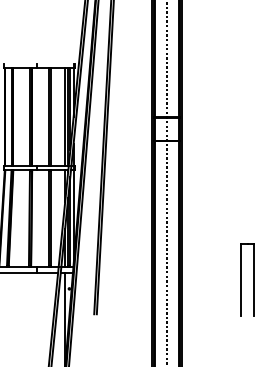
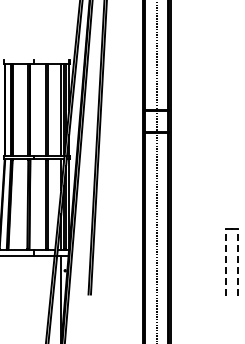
line: (241, 280) -> (226, 262), solid -> dashed
line: (254, 280) -> (238, 262), solid -> dashed

